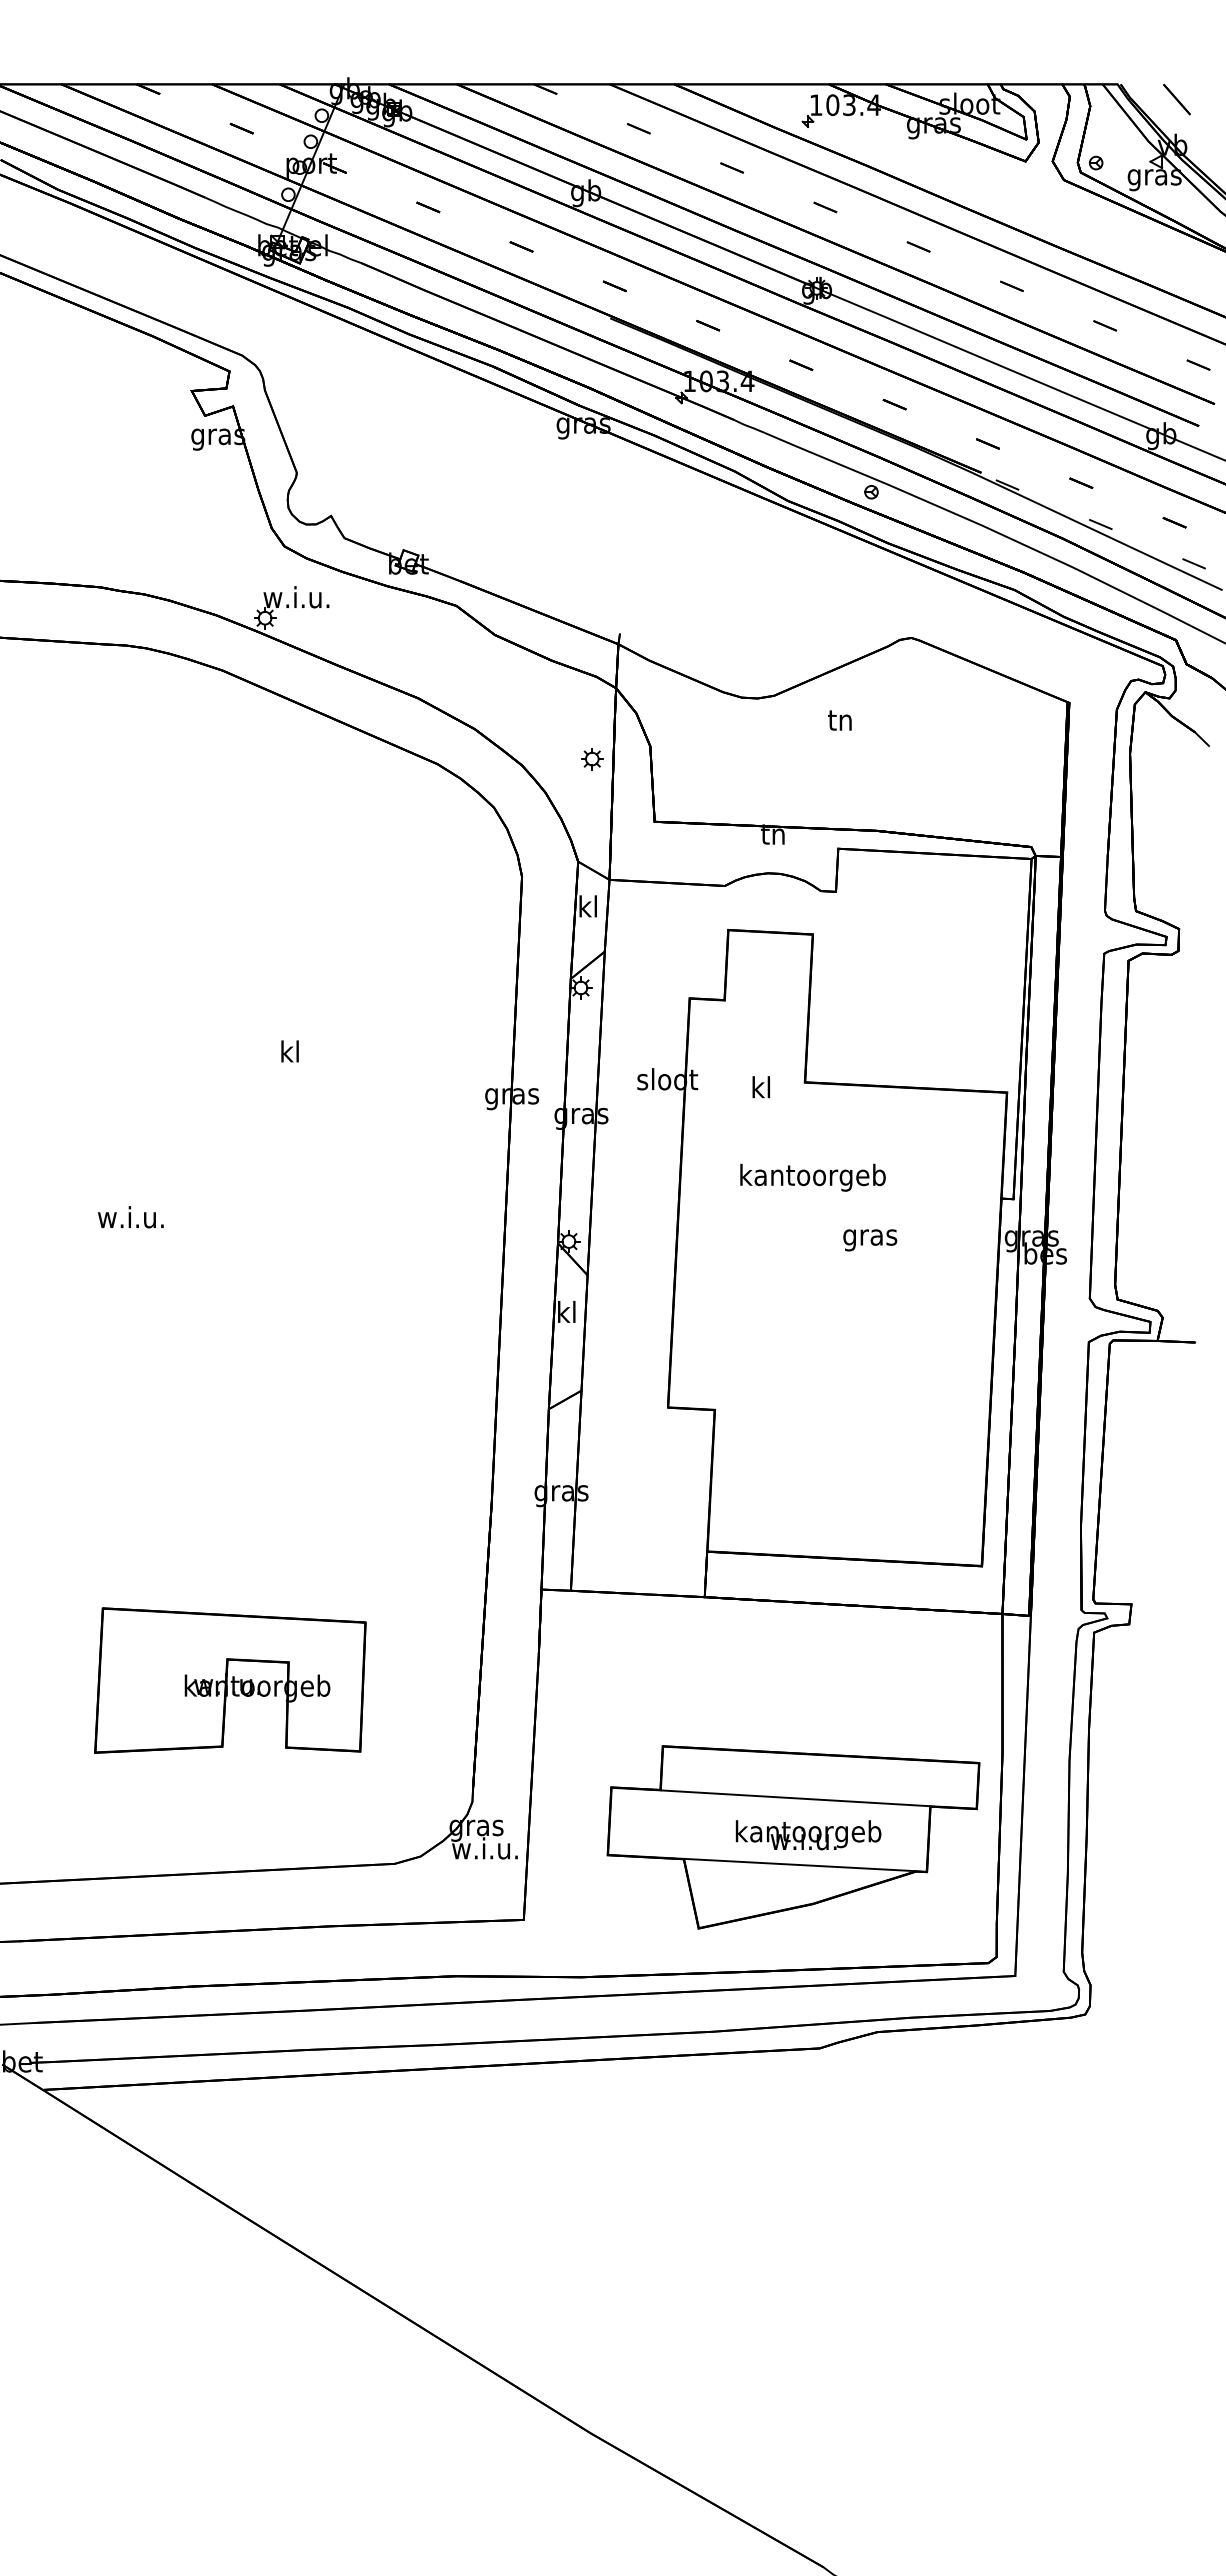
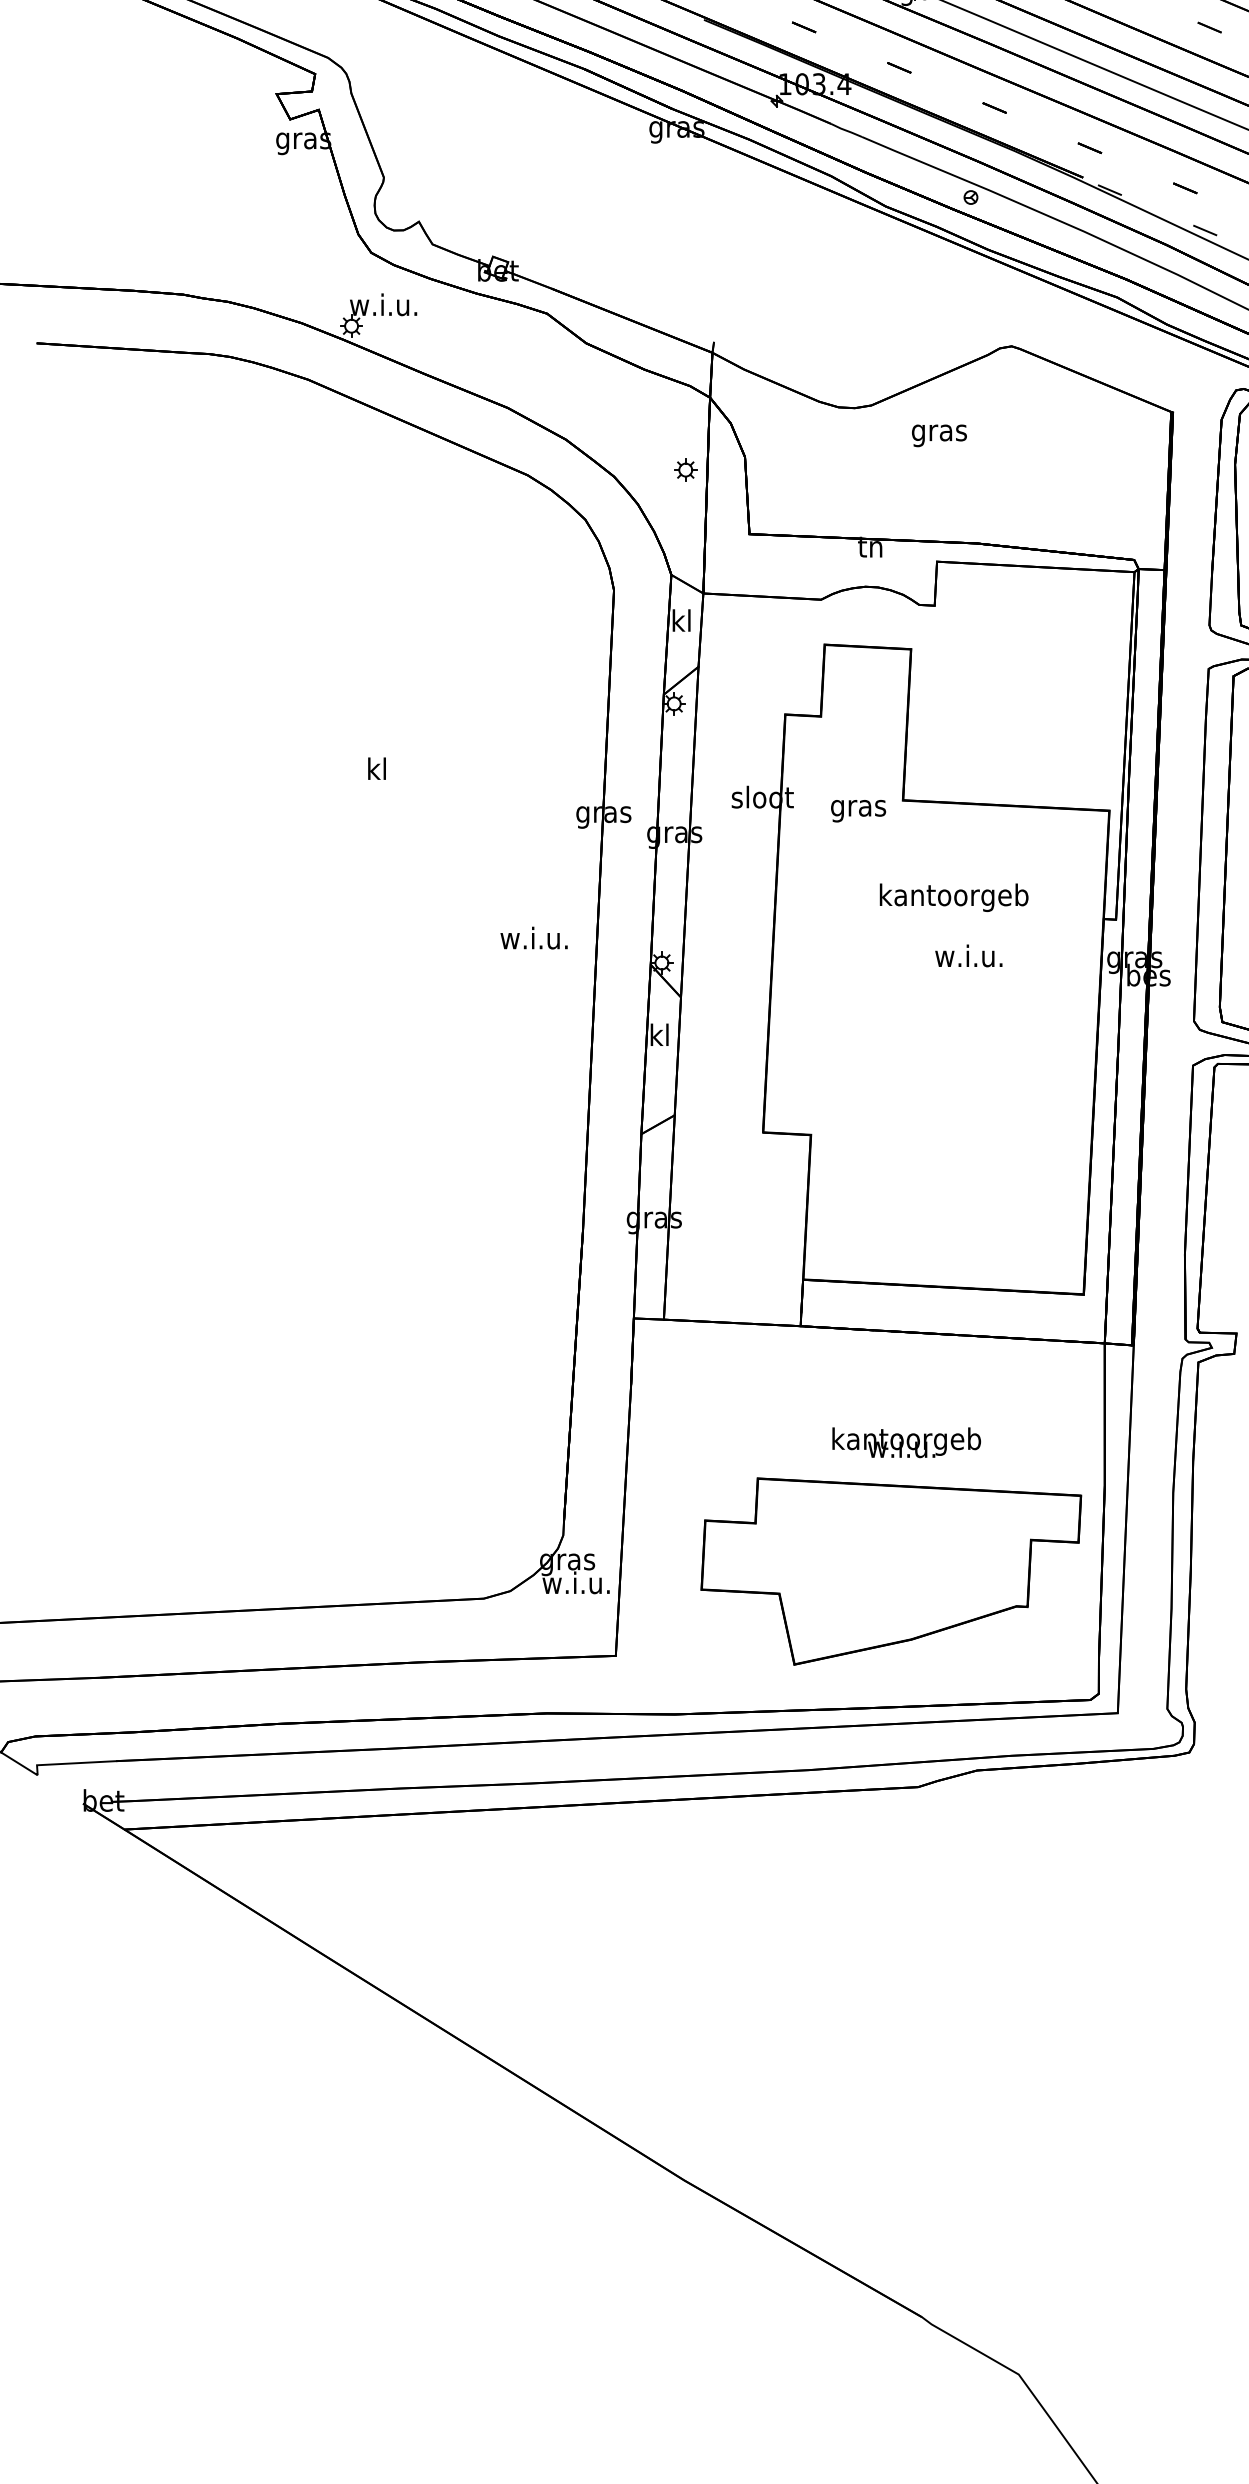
text: (840, 723) -> (939, 433), tn -> gras
text: (761, 1090) -> (858, 808), kl -> gras
text: (812, 1177) -> (953, 897), moved
text: (130, 1217) -> (533, 938), moved
text: (869, 1237) -> (968, 958), gras -> w.i.u.
part: (230, 1680) -> (316, 1411), removed
line: (795, 1798) -> (893, 1531), removed
text: (808, 1835) -> (906, 1442), moved
line: (799, 1864) -> (897, 1599), removed

